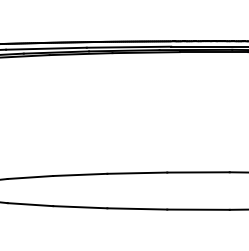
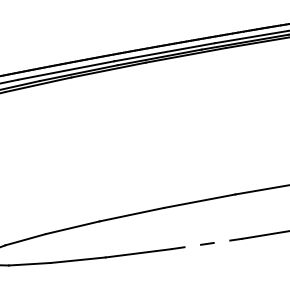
line: (137, 208) -> (206, 243), solid -> dashed

